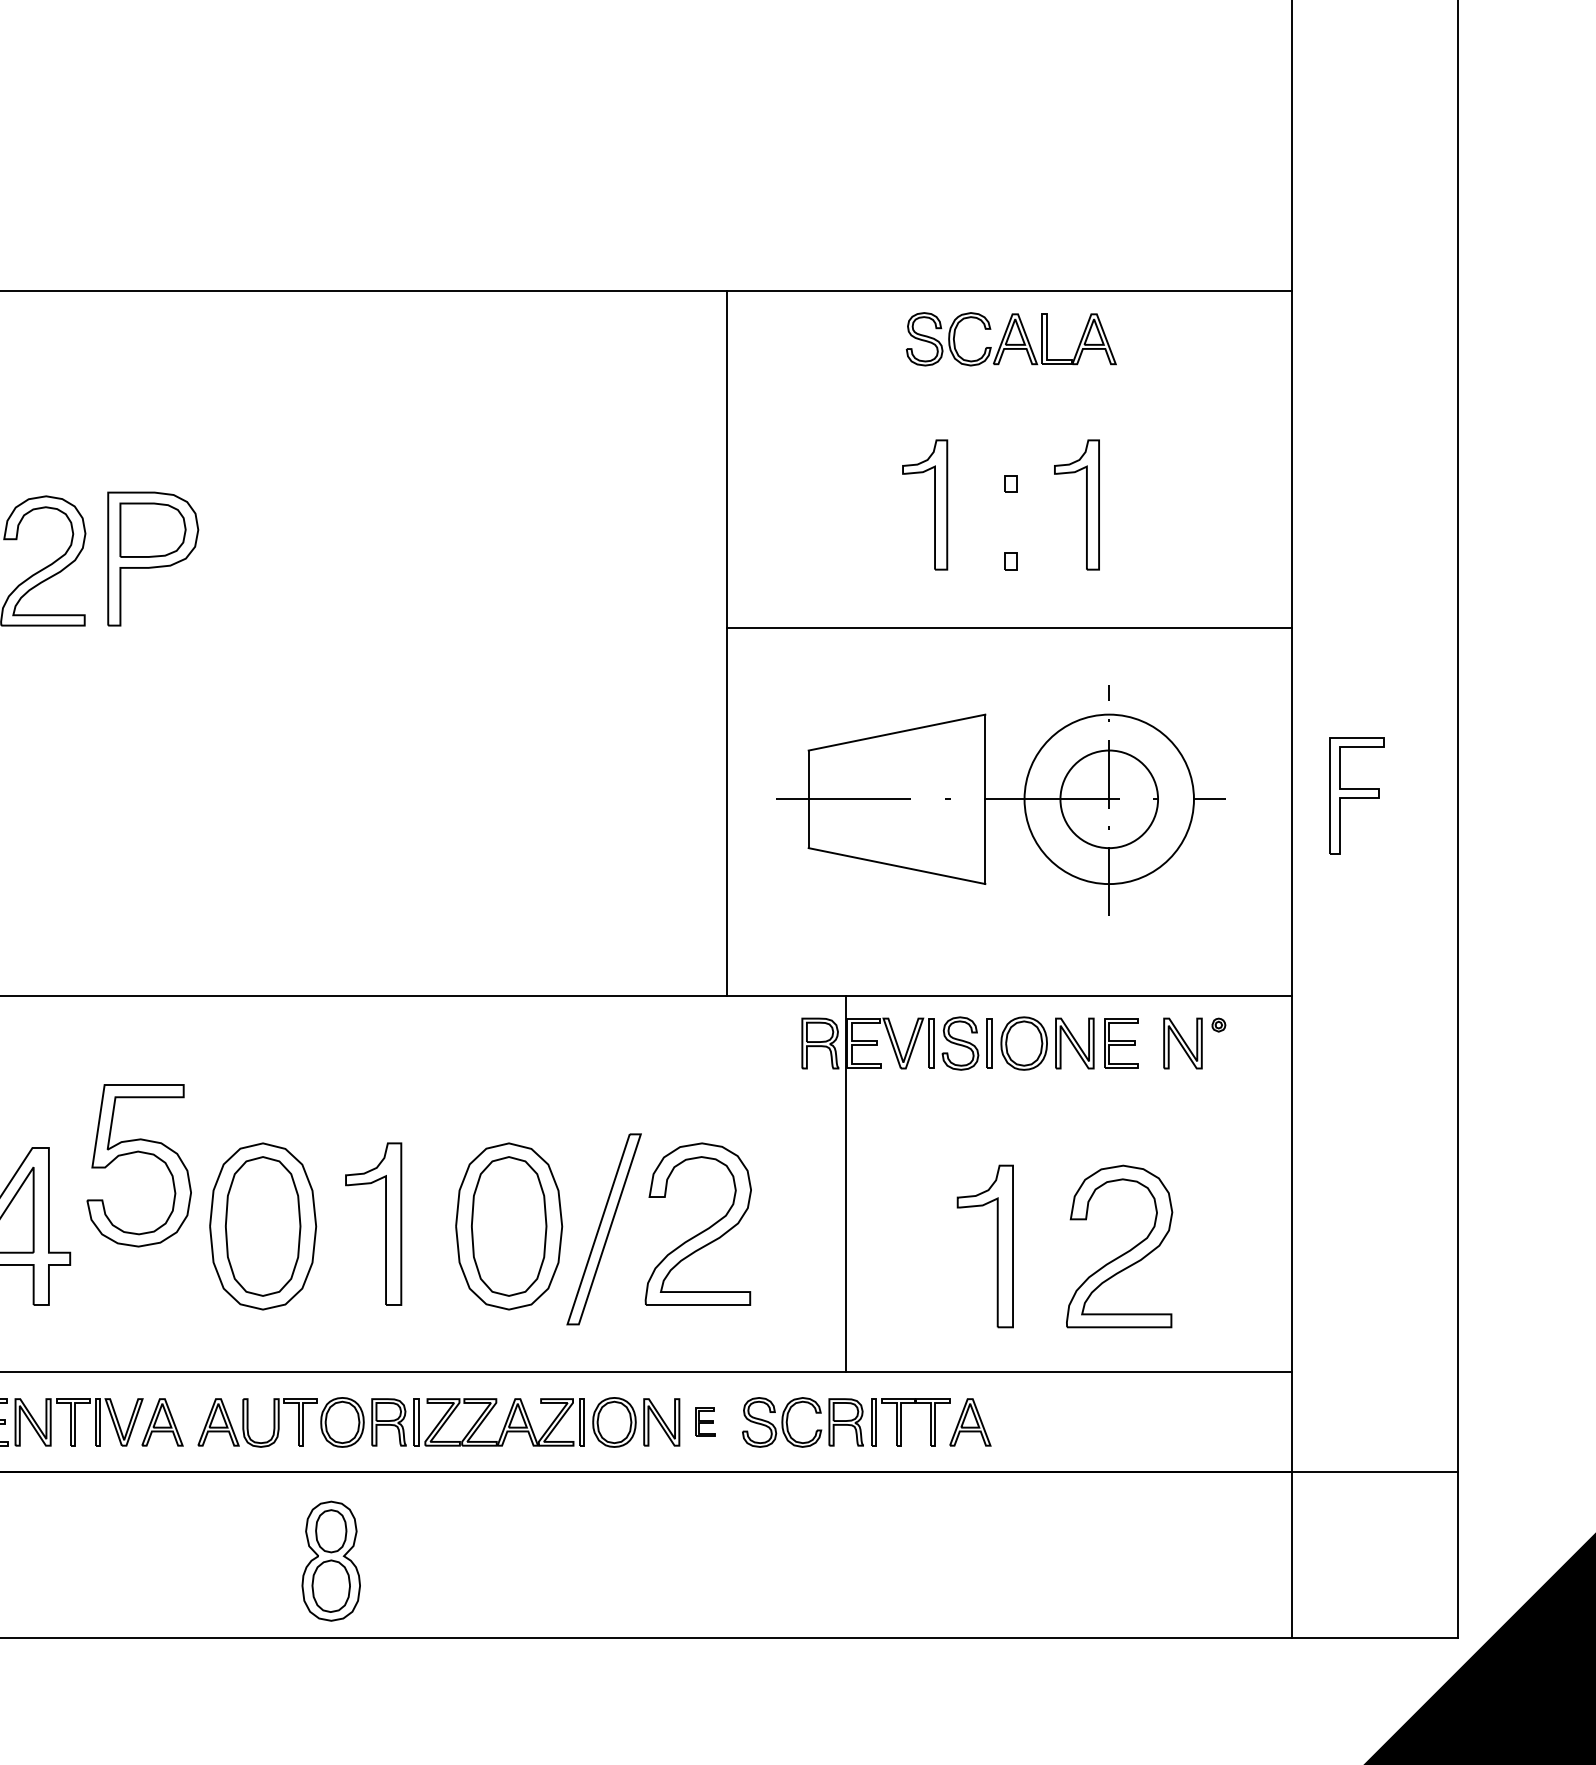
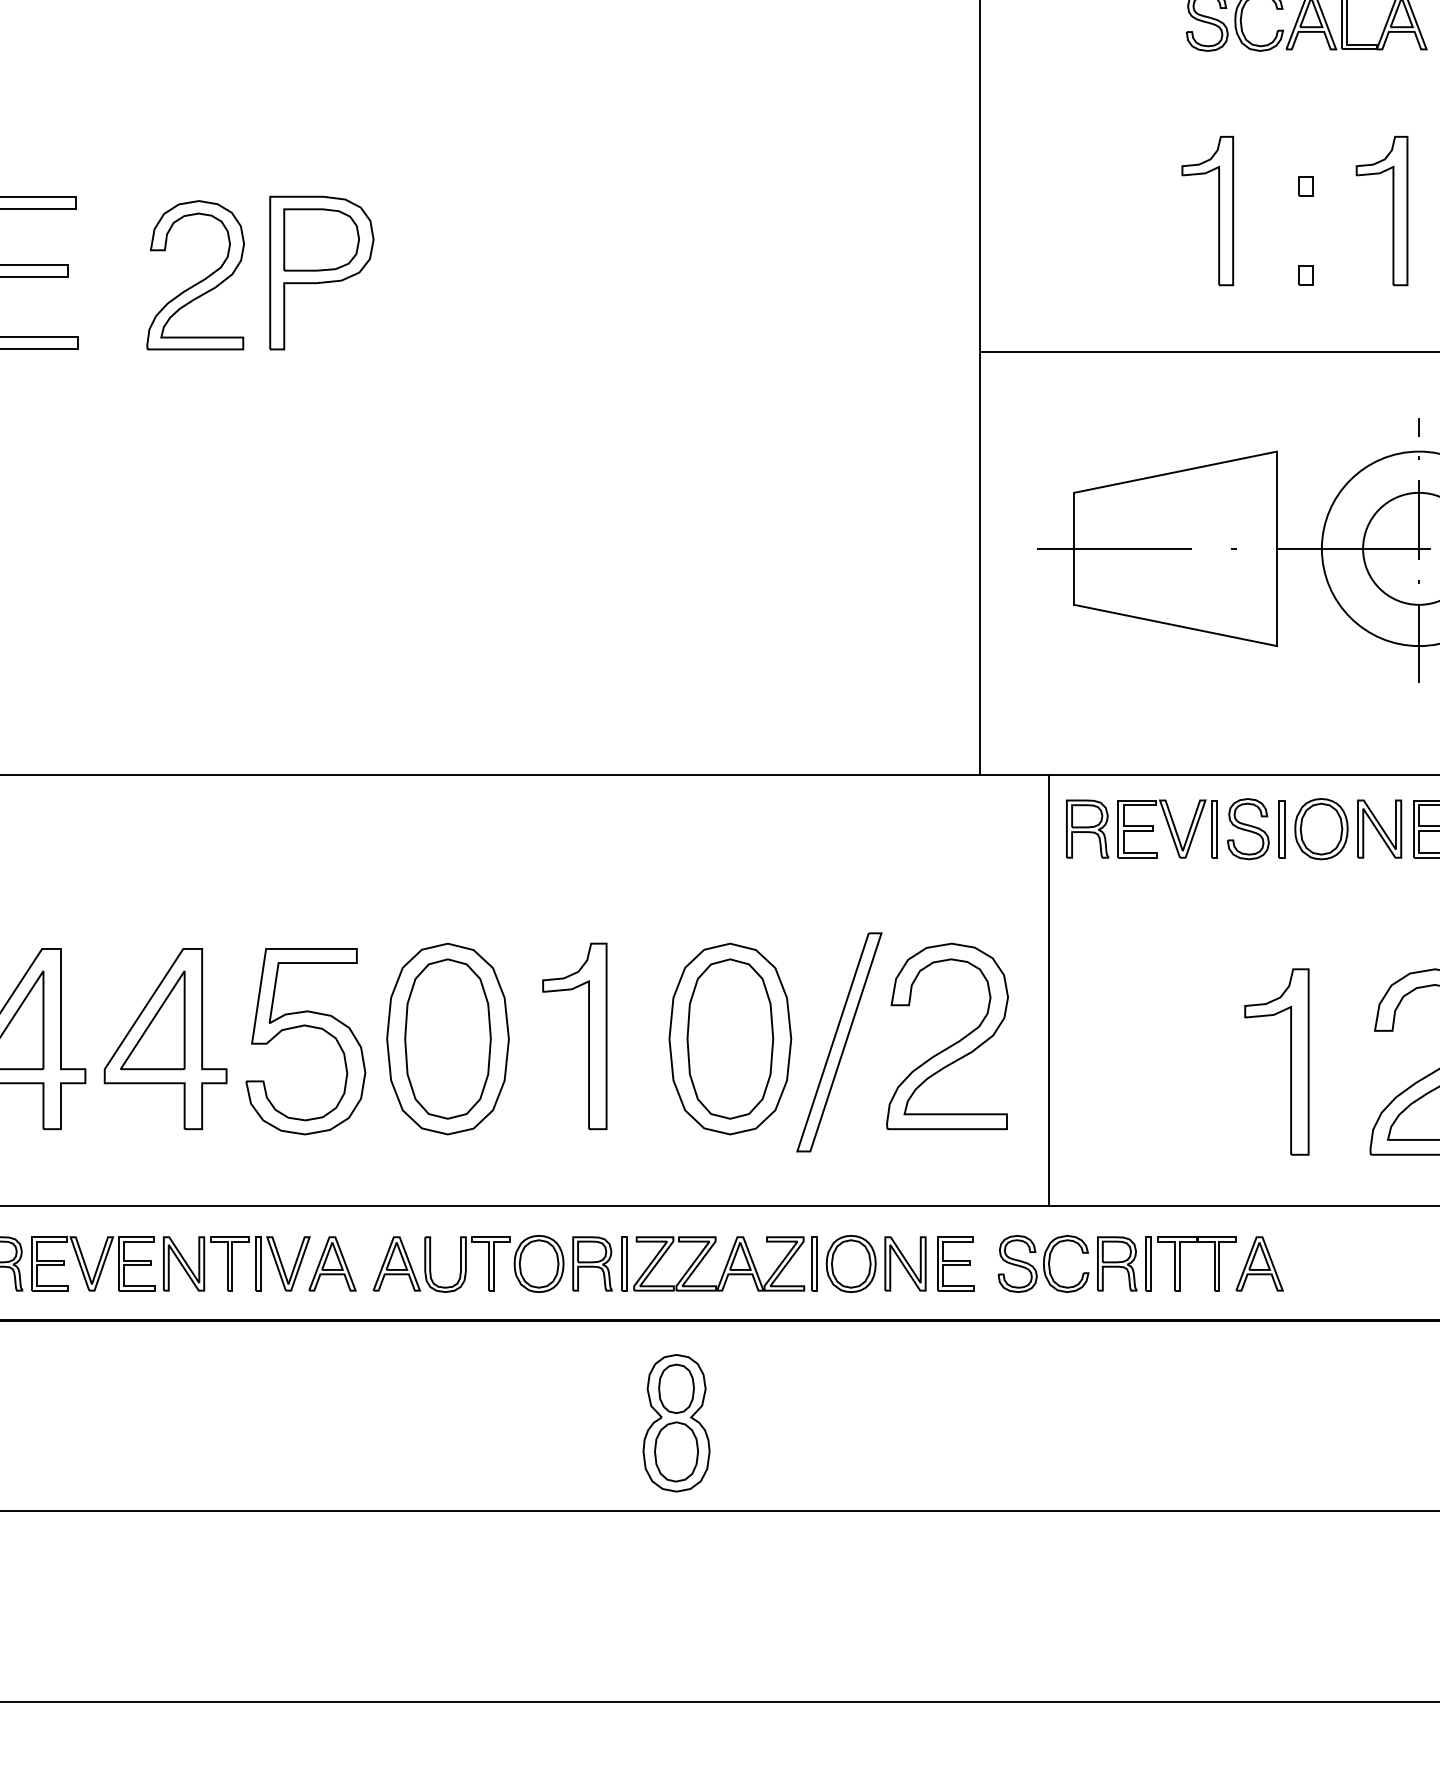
part: (135, 1153) -> (301, 1027), moved
line: (845, 1183) -> (1048, 989), moved
part: (705, 1422) -> (955, 1264), size x1.67
part: (330, 1560) -> (675, 1422), moved

